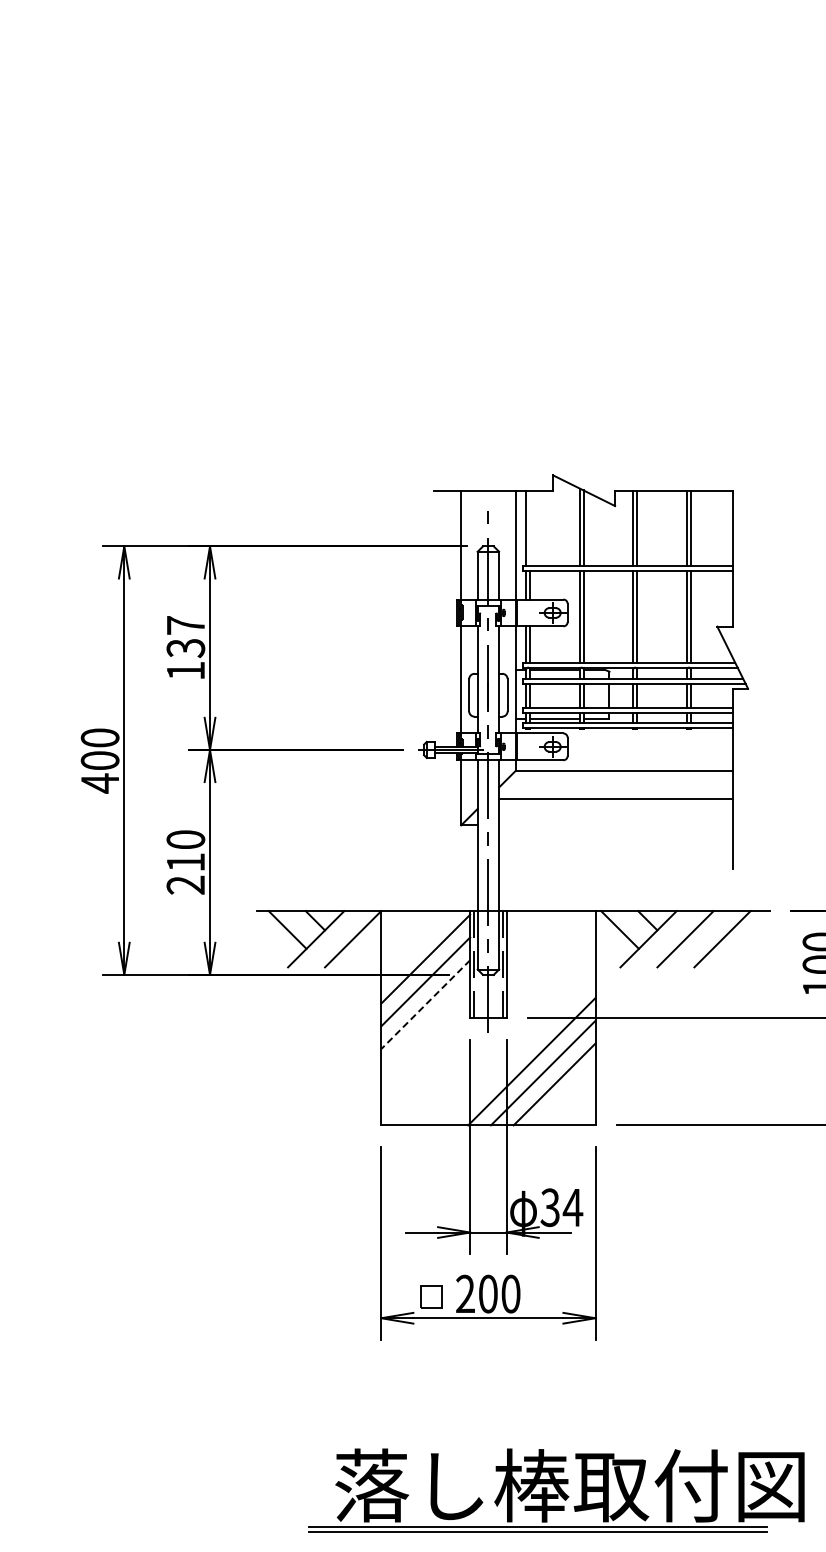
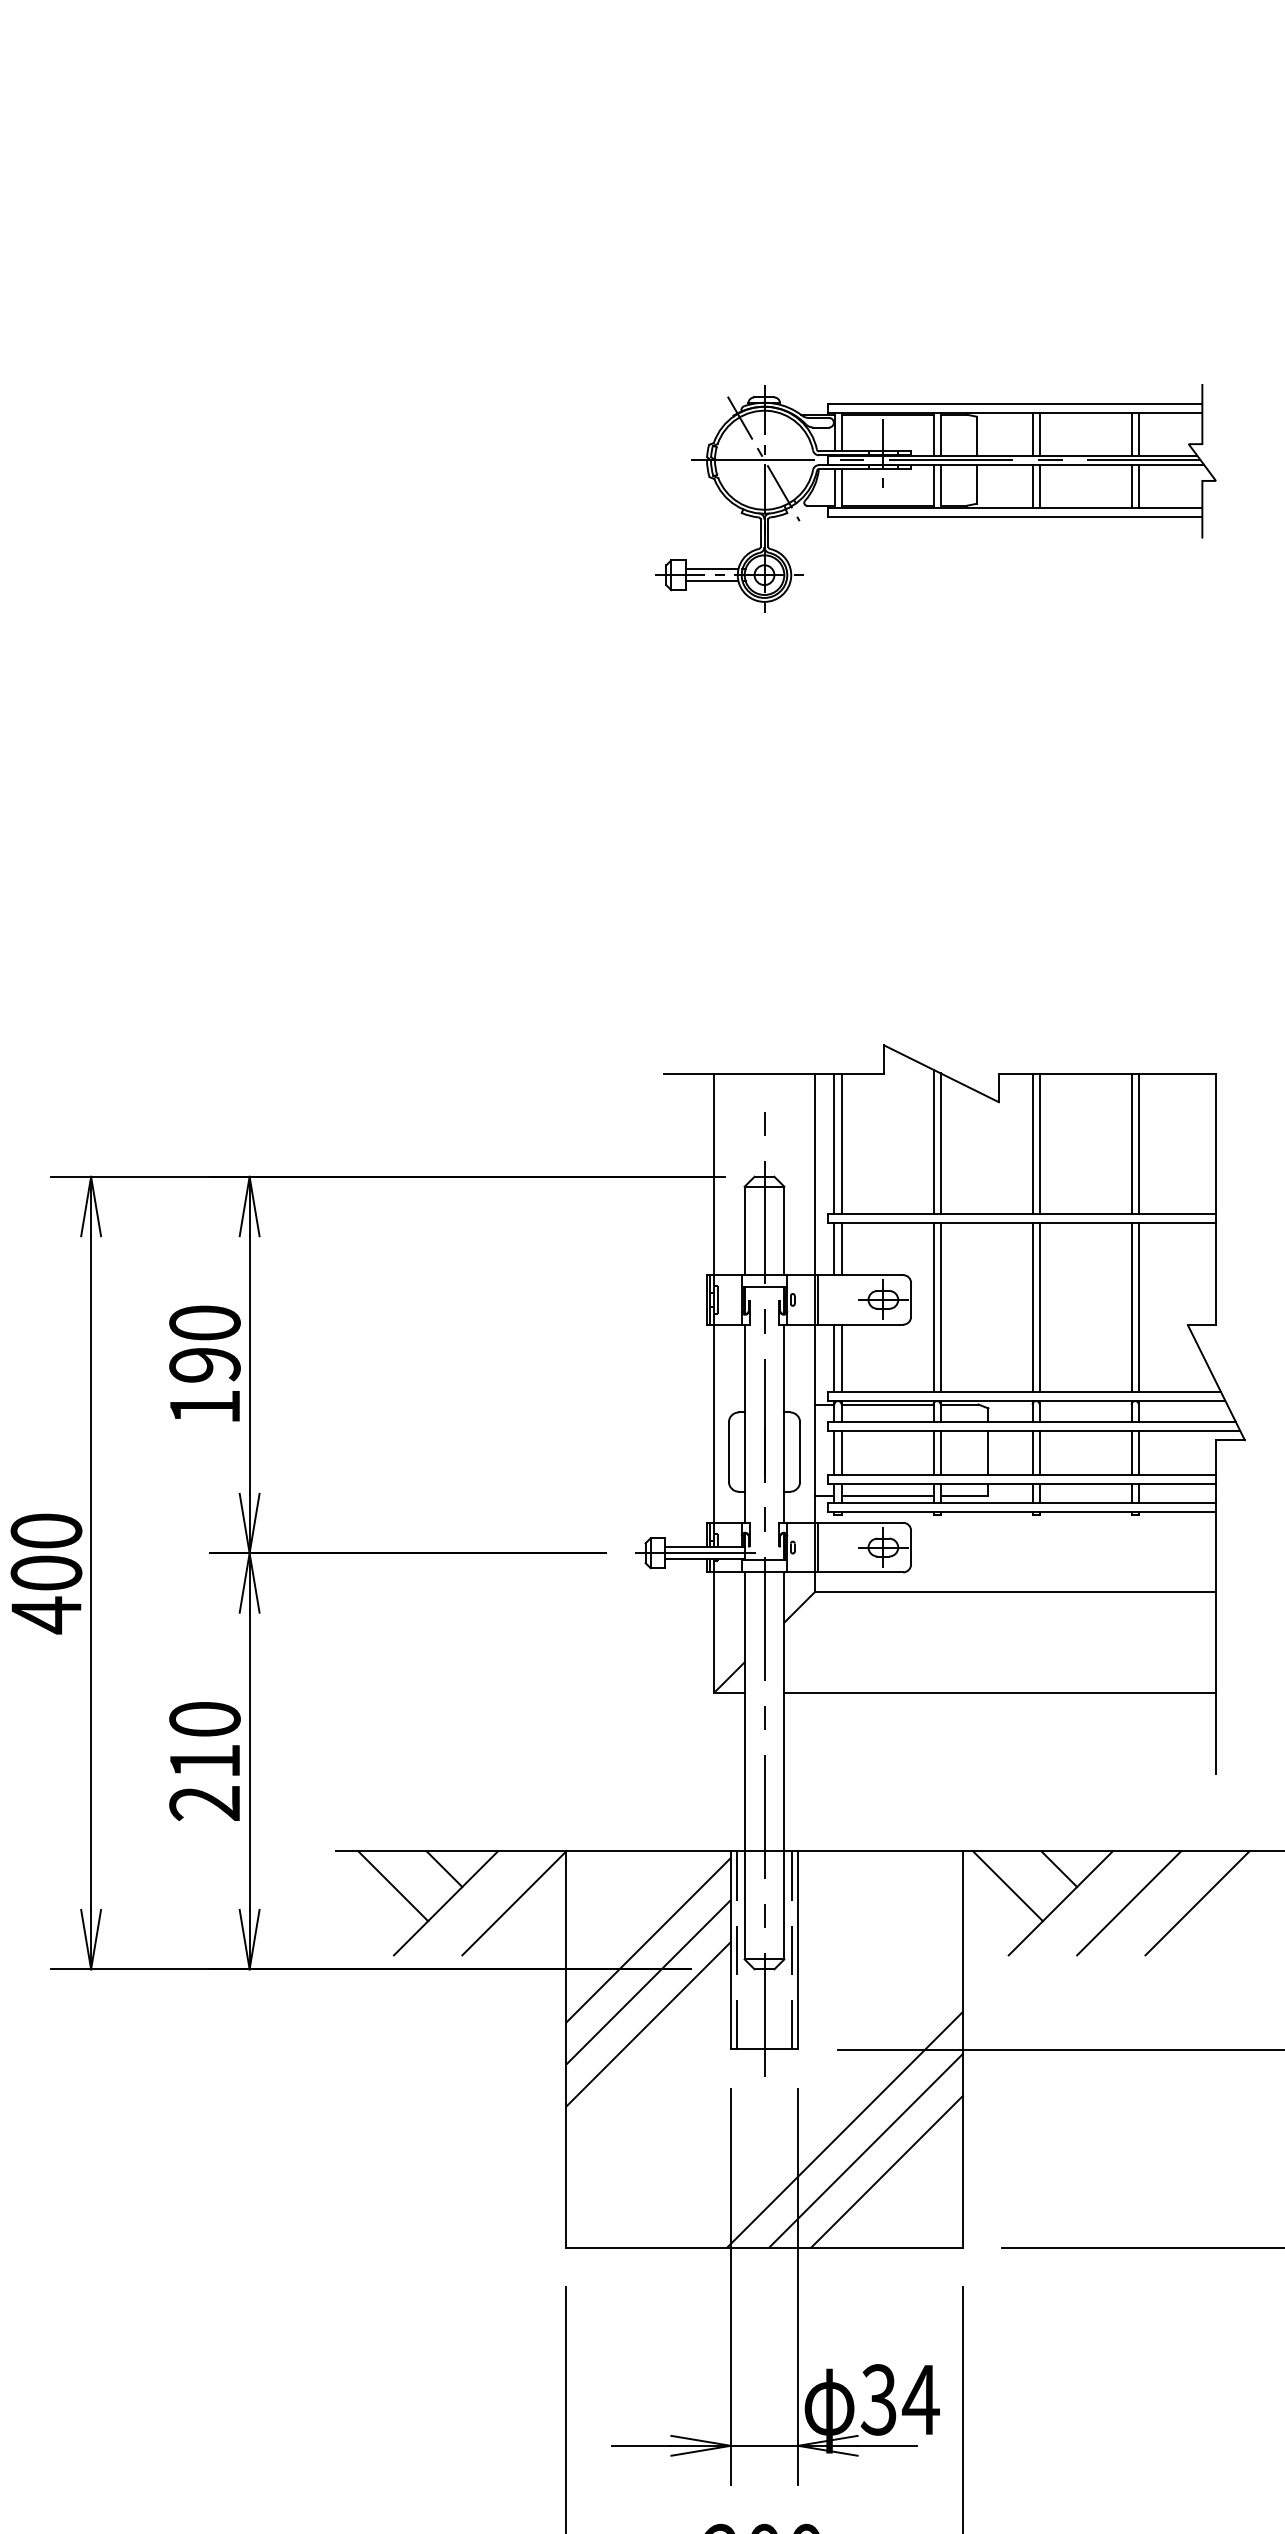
part: (581, 179) -> (936, 498), added
line: (530, 528) -> (842, 1143), added
text: (185, 637) -> (204, 1345), 137 -> 190
line: (615, 799) -> (999, 1692), moved
line: (425, 1004) -> (648, 2024), dashed -> solid

